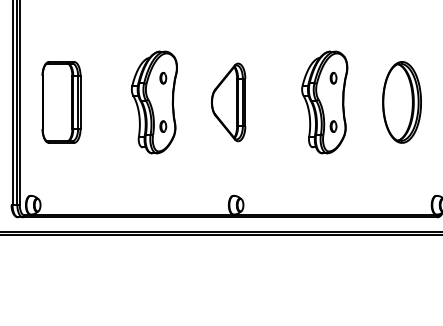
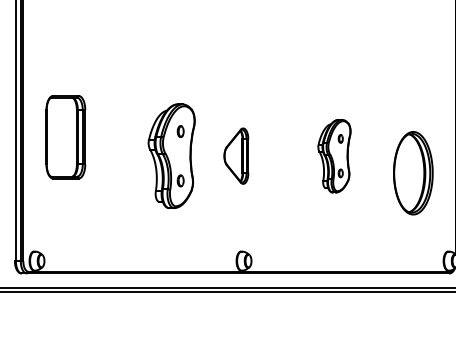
part: (154, 101) -> (171, 155), moved
part: (228, 101) -> (236, 155), size x0.7
part: (324, 101) -> (334, 155), size x0.7
part: (61, 102) -> (65, 137), moved
part: (402, 102) -> (413, 173), moved

